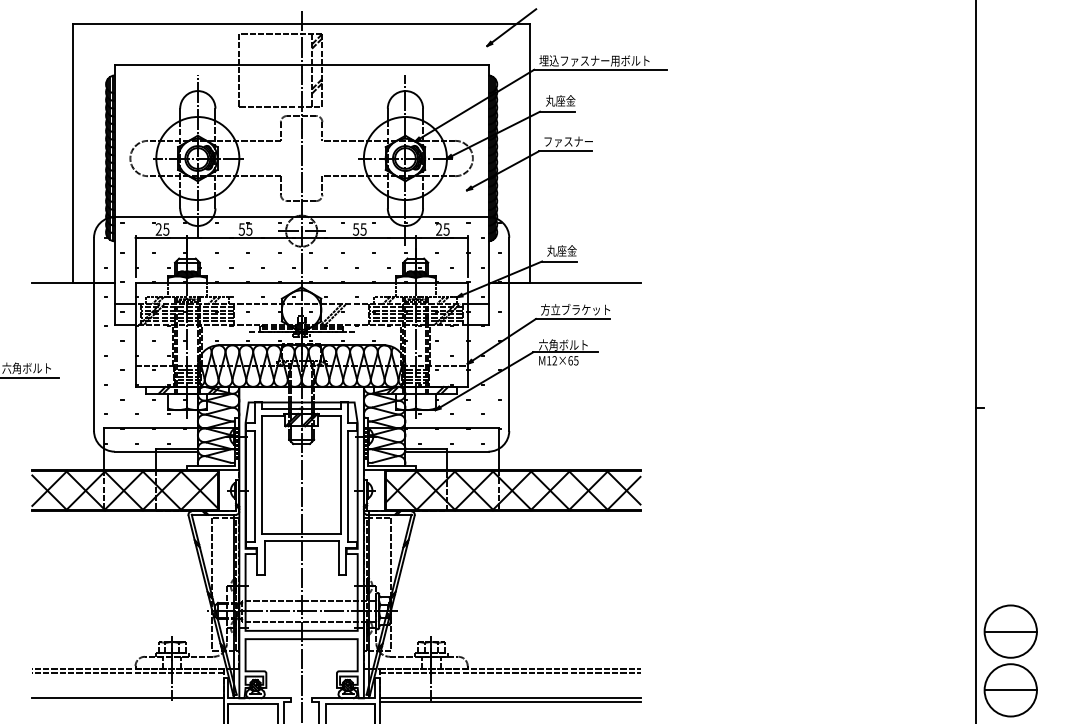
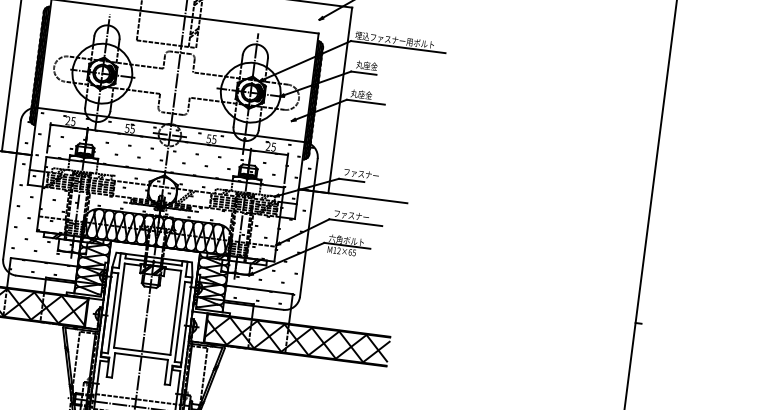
text: (567, 141) -> (368, 95), ファスナー -> 丸座金
text: (571, 250) -> (361, 173), 丸座金 -> ファスナー
text: (575, 309) -> (358, 216), 方立ブラケット -> ファスナー

